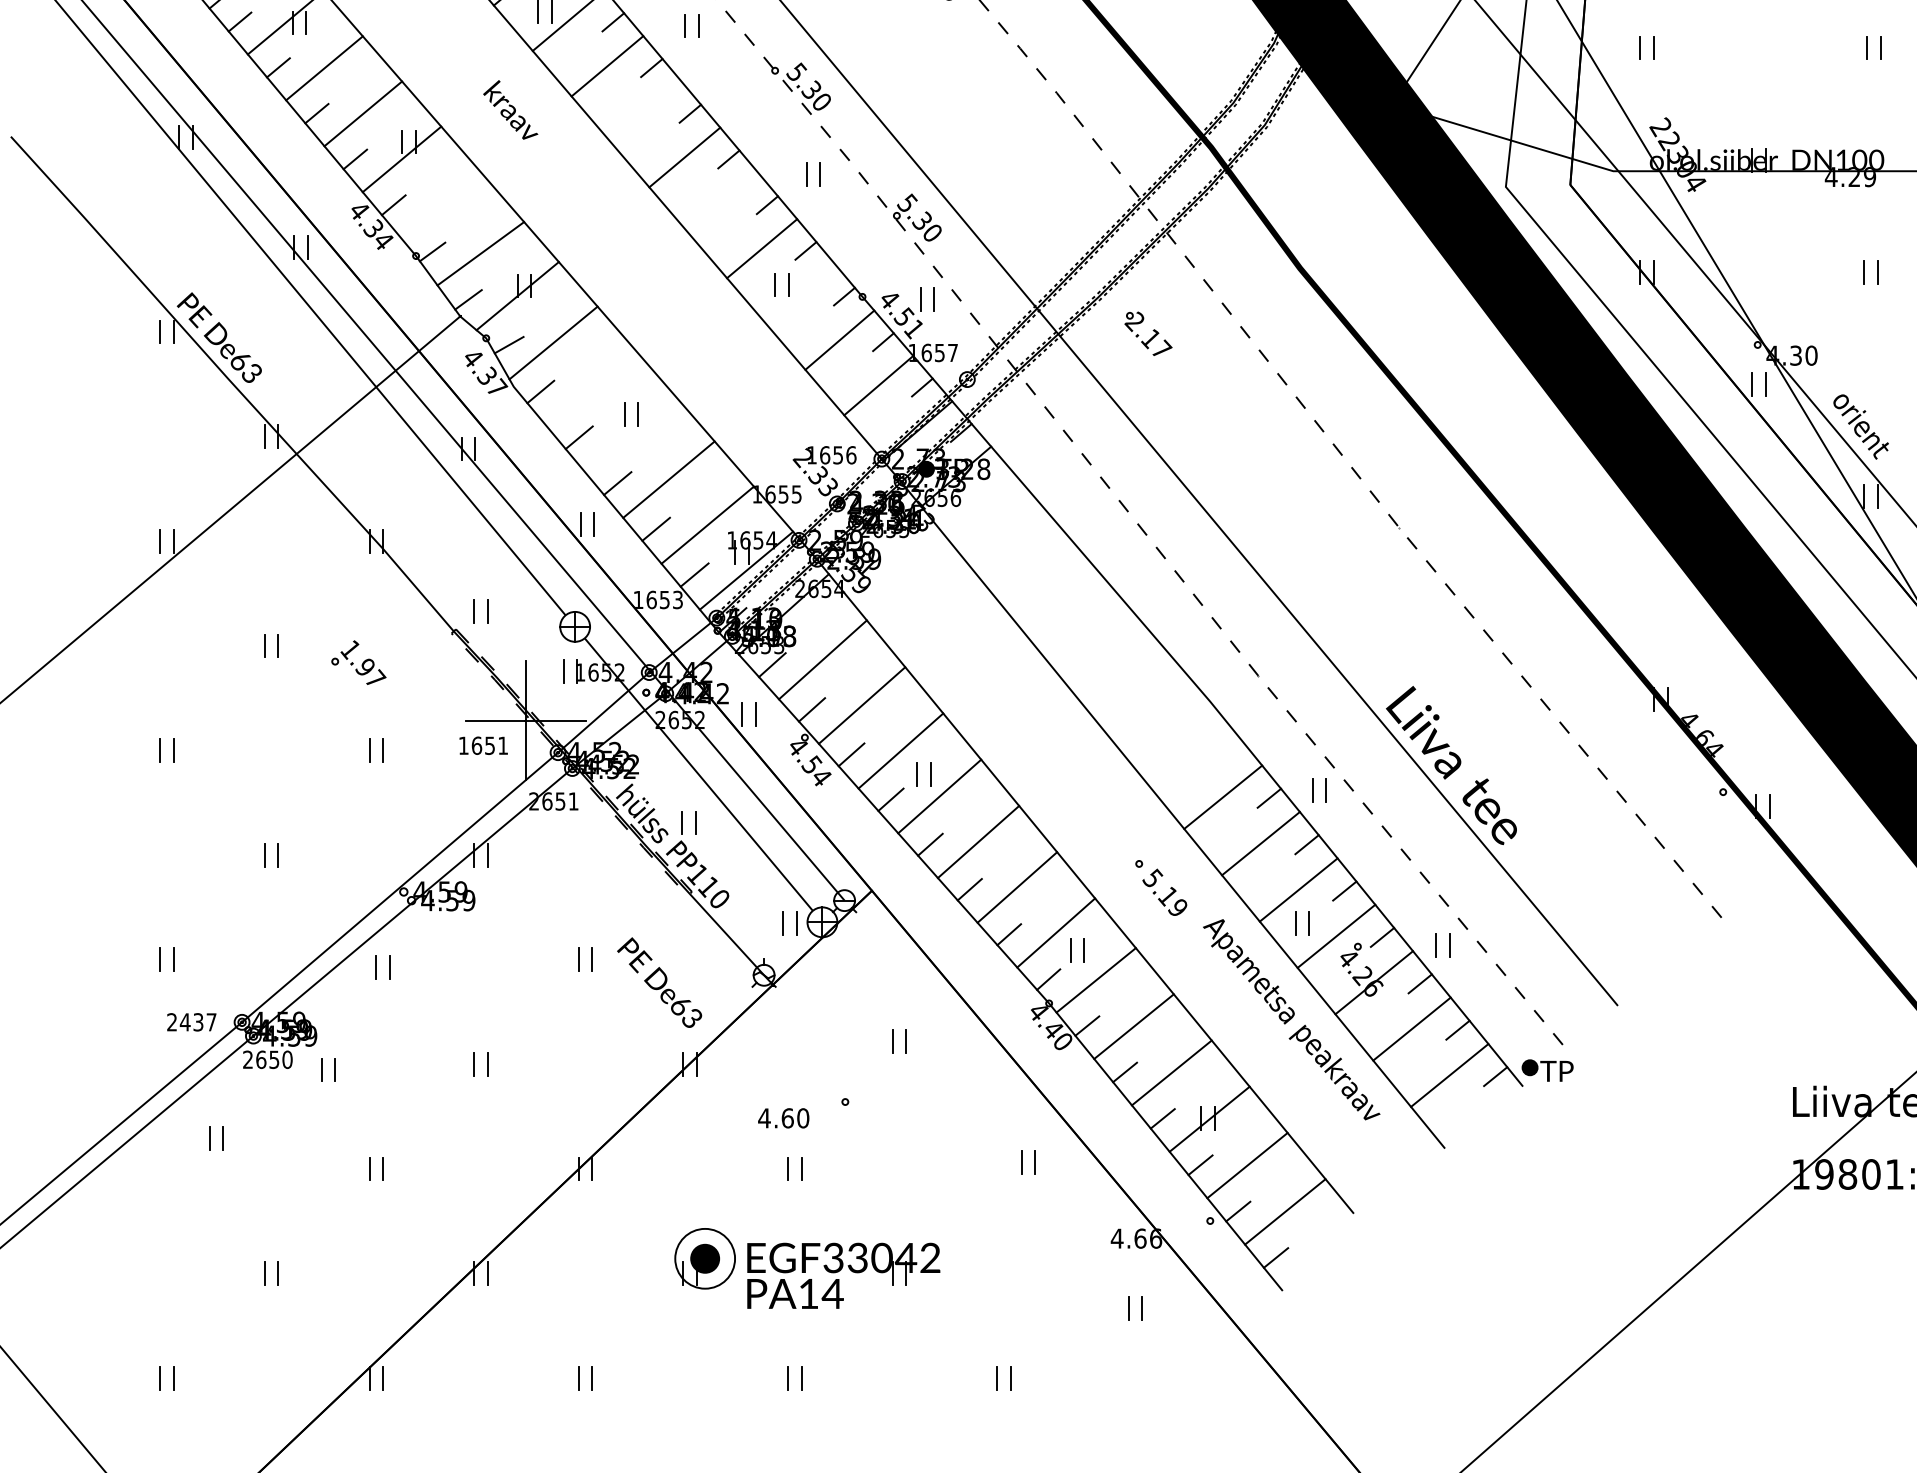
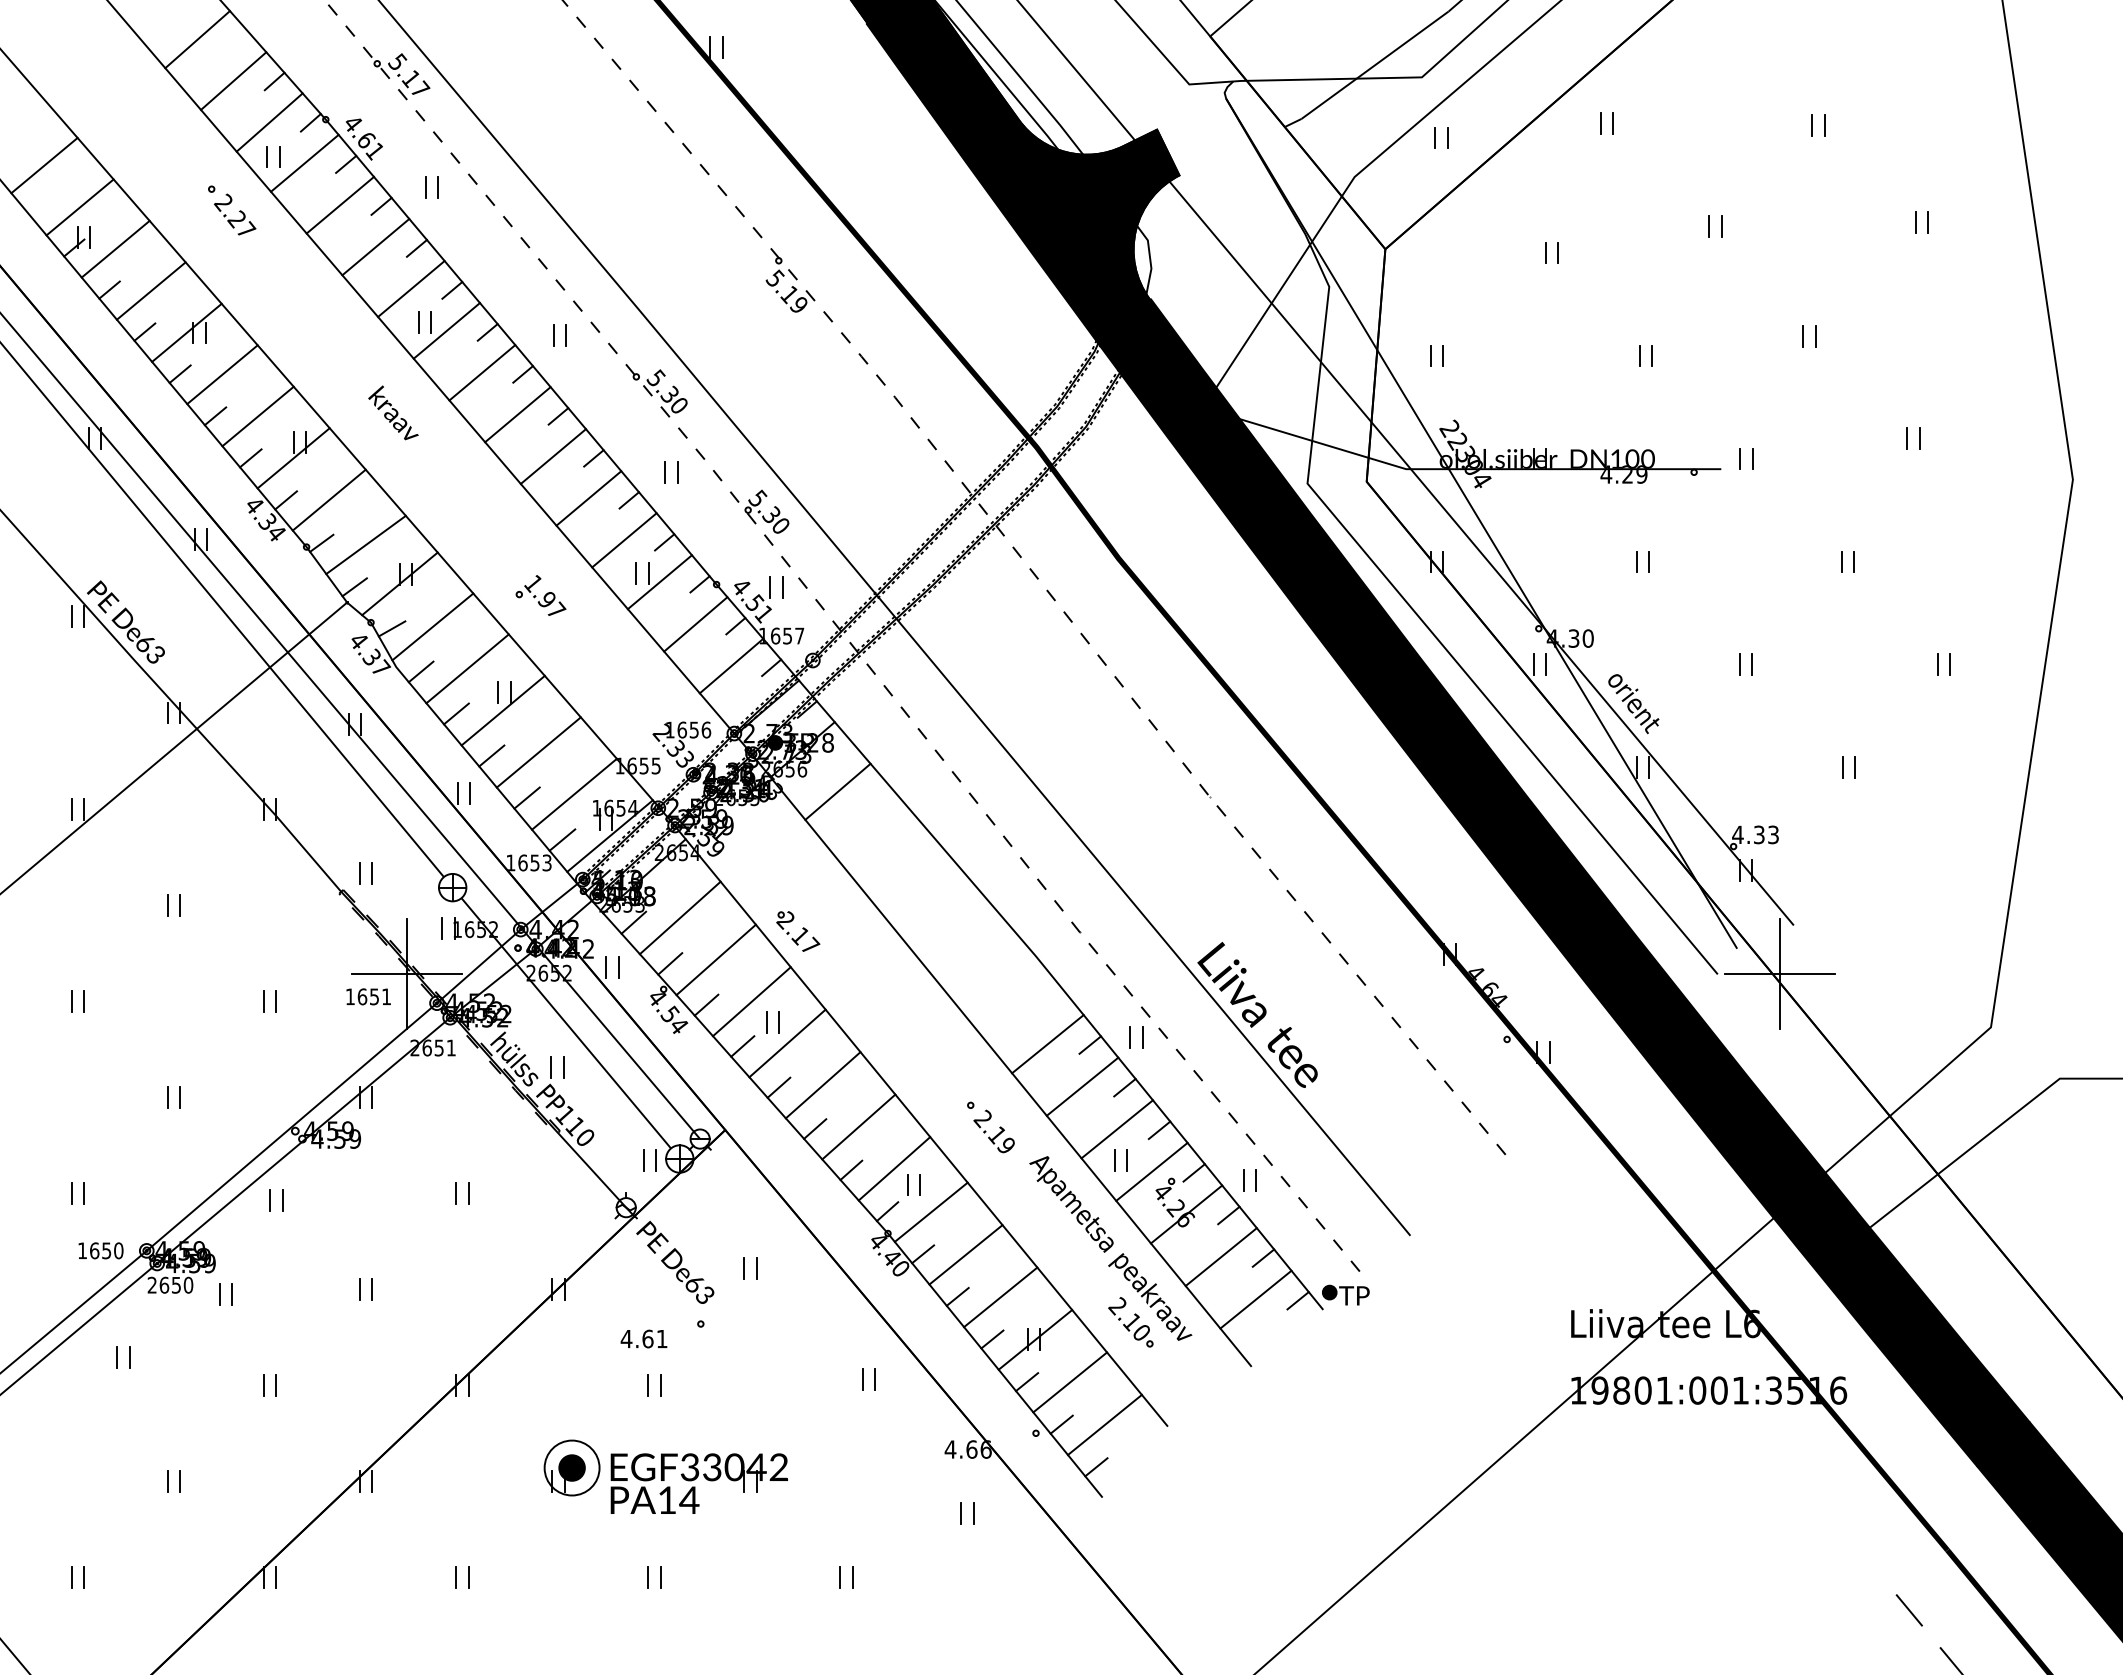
line: (645, 111) -> (517, 414), added
line: (723, 203) -> (588, 498), added
line: (439, 204) -> (328, 499), added
line: (800, 294) -> (659, 582), added
part: (1148, 333) -> (798, 931), moved
line: (591, 388) -> (467, 668), added
line: (629, 433) -> (502, 710), added
line: (994, 522) -> (837, 791), added
part: (358, 662) -> (540, 595), moved
text: (1152, 878) -> (982, 1118), 5.19 -> 2.19
text: (659, 981) -> (675, 1261), moved
text: (191, 1021) -> (100, 1250), 2437 -> 1650
part: (1313, 1100) -> (1130, 1322), added
text: (802, 1117) -> (661, 1338), 4.60 -> 4.61

